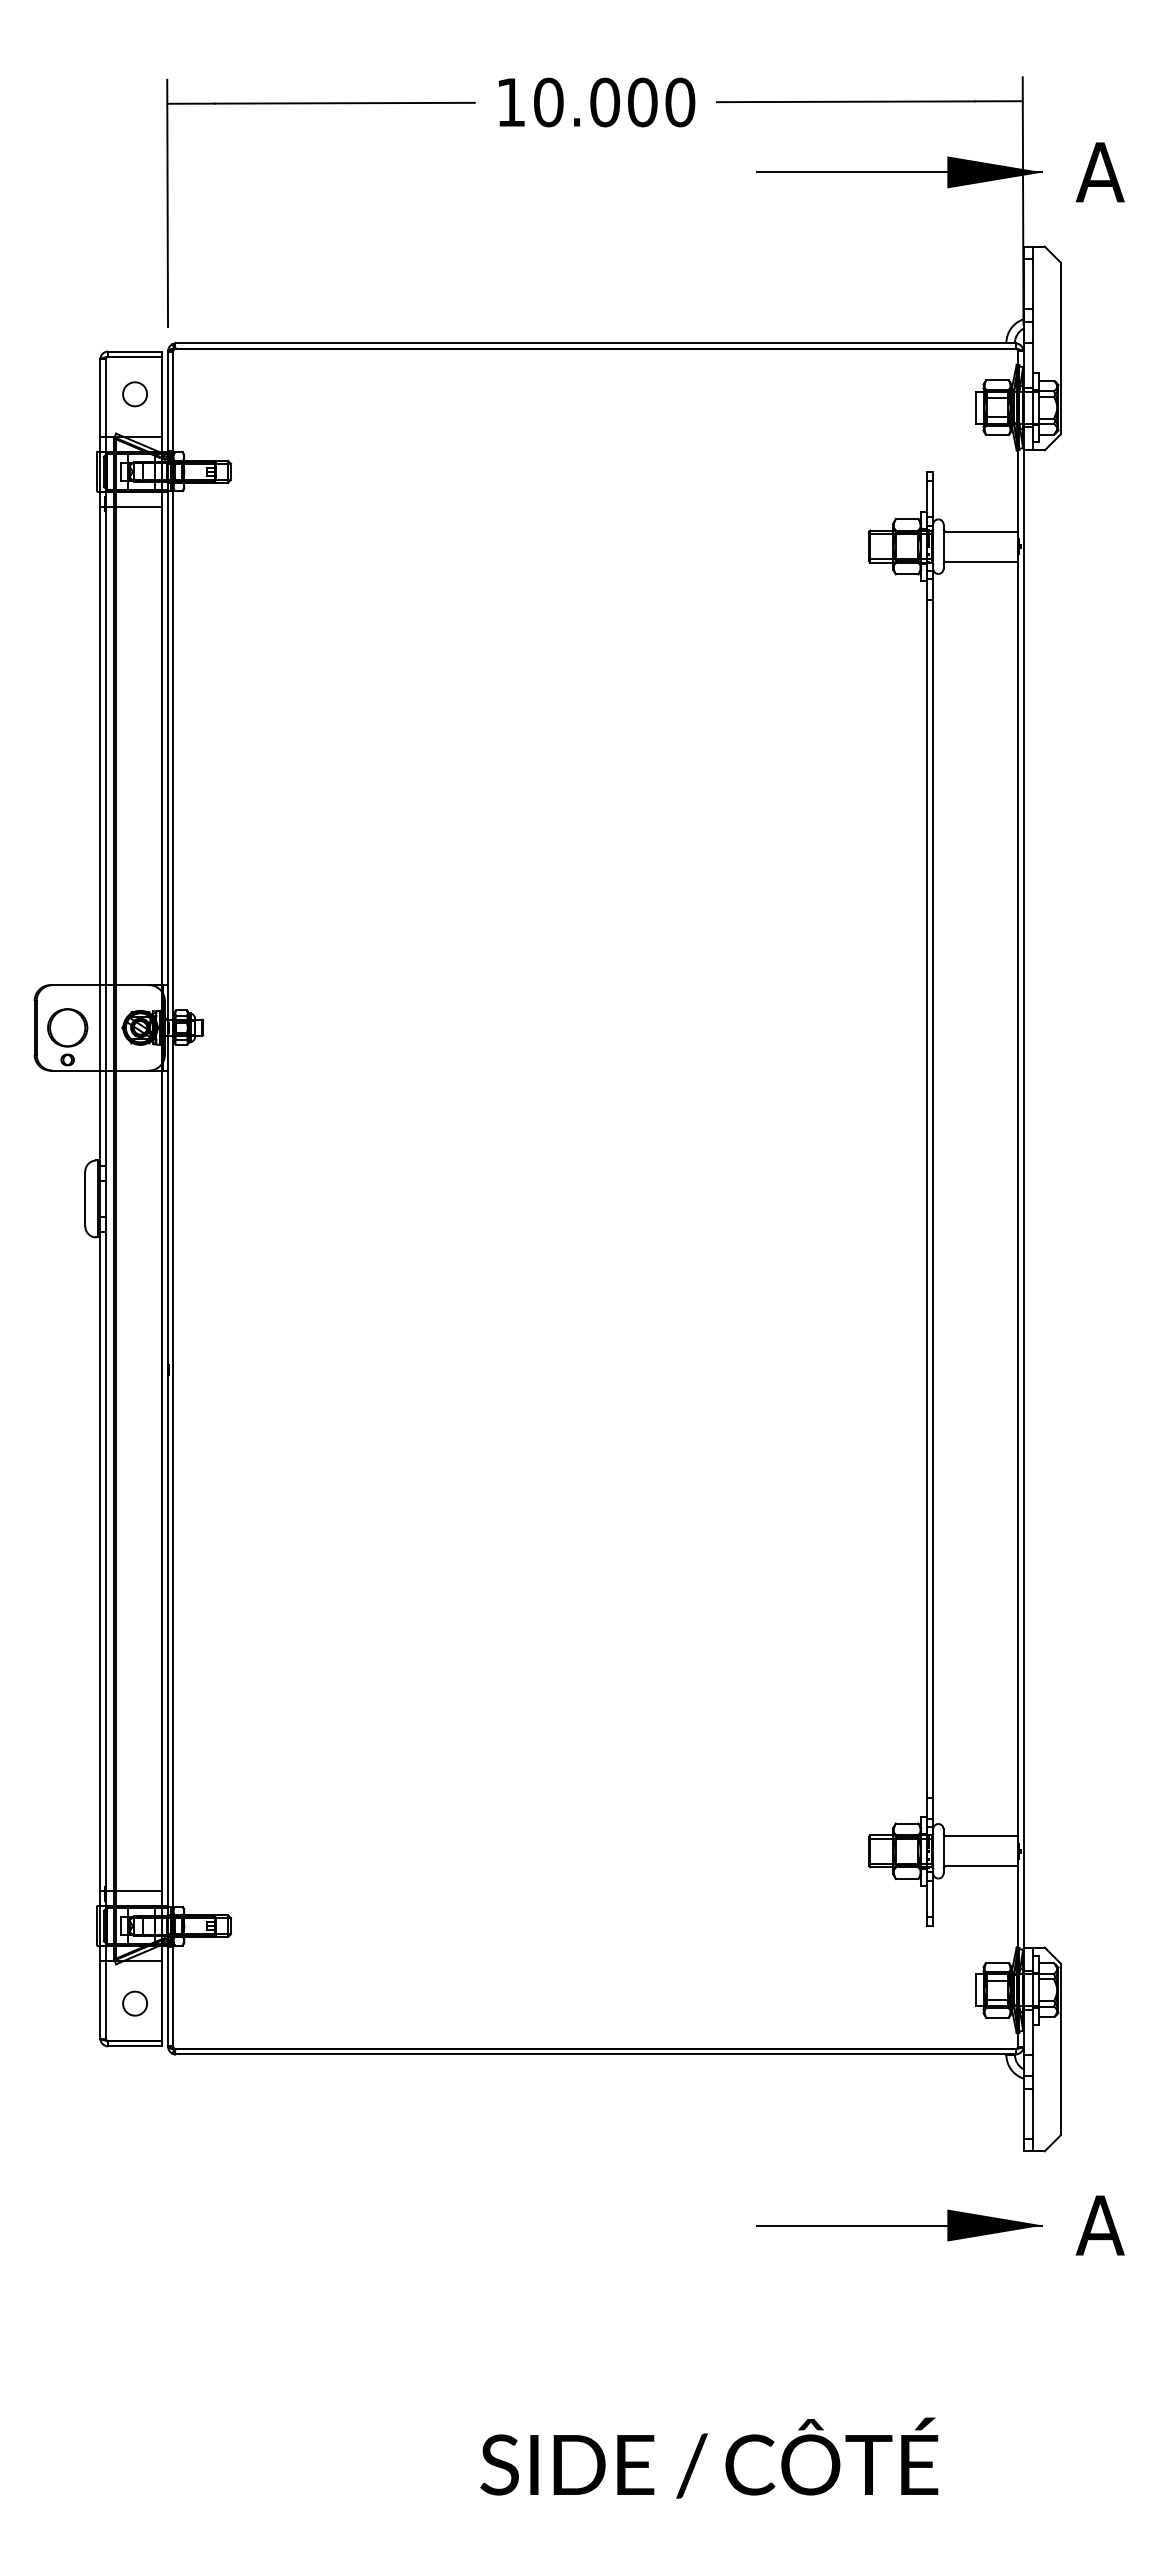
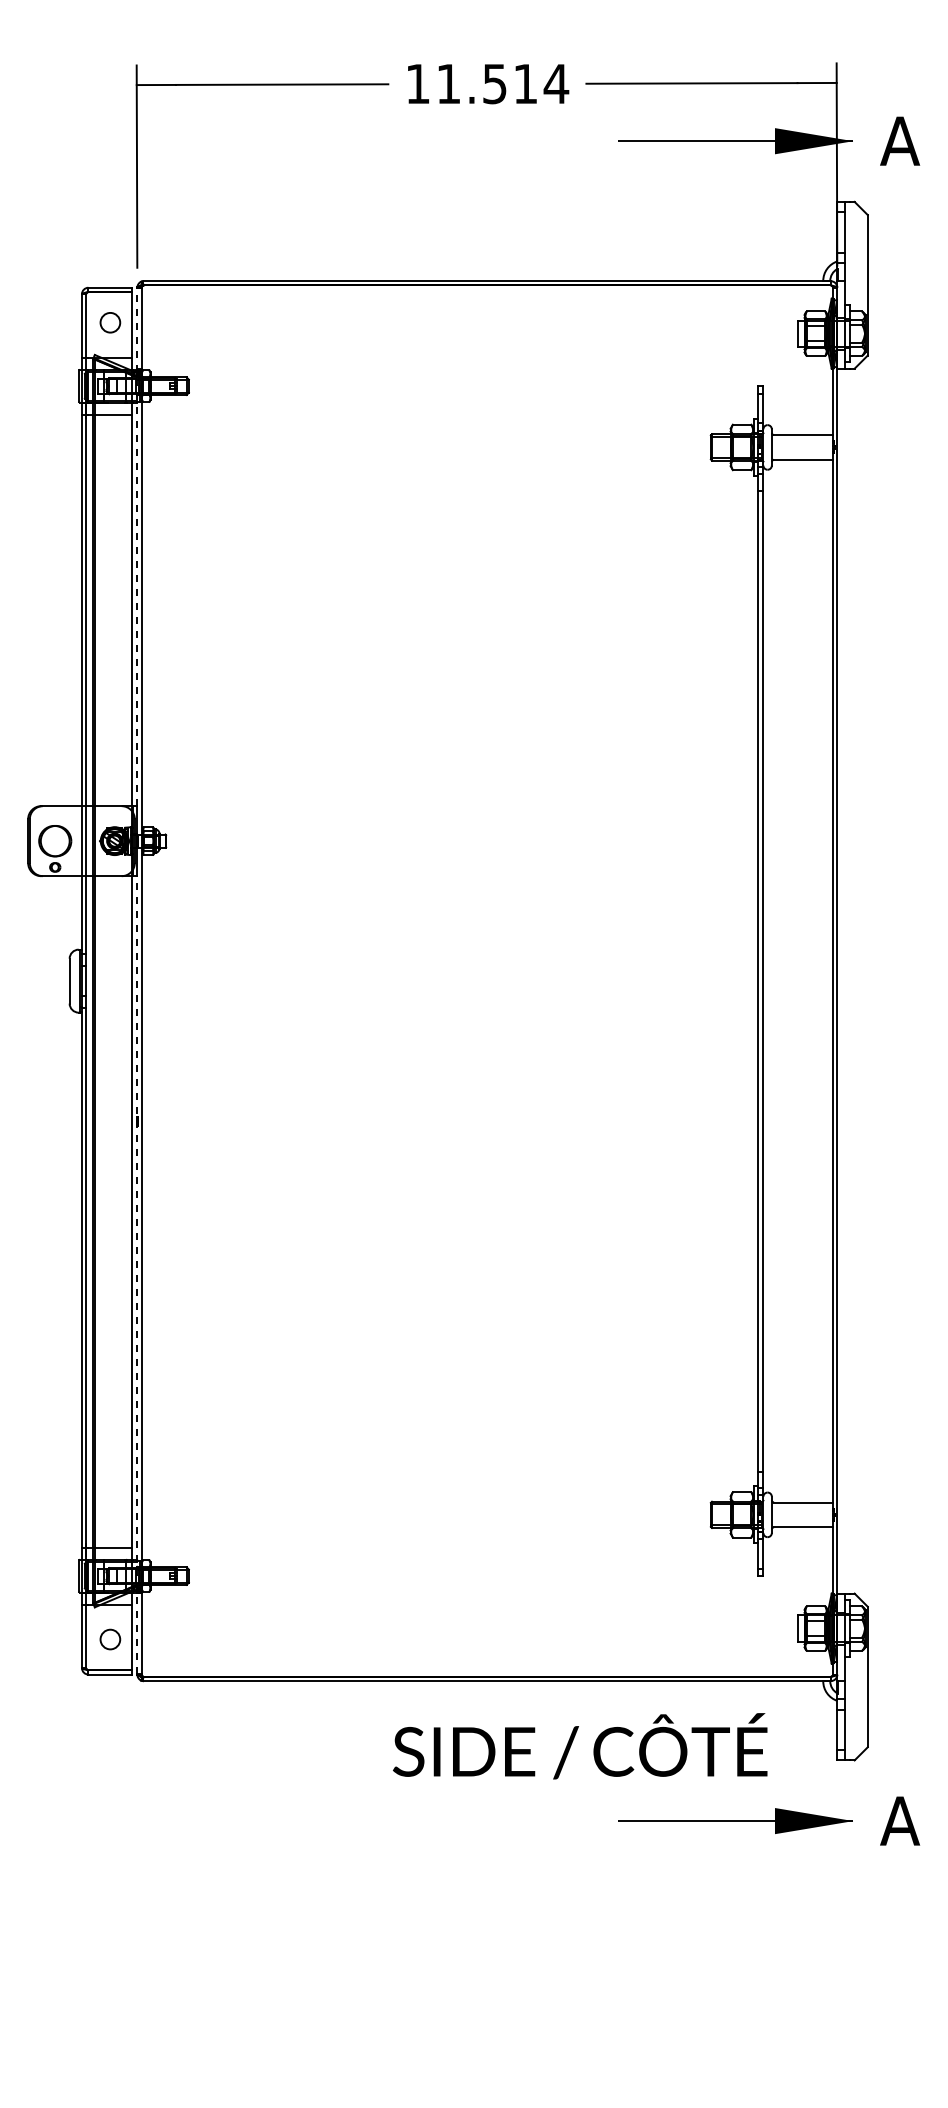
text: (614, 102) -> (502, 84), 10.000 -> 11.514
line: (168, 668) -> (137, 547), solid -> dashed
line: (168, 1558) -> (137, 1275), solid -> dashed
text: (709, 2457) -> (580, 1745), moved

